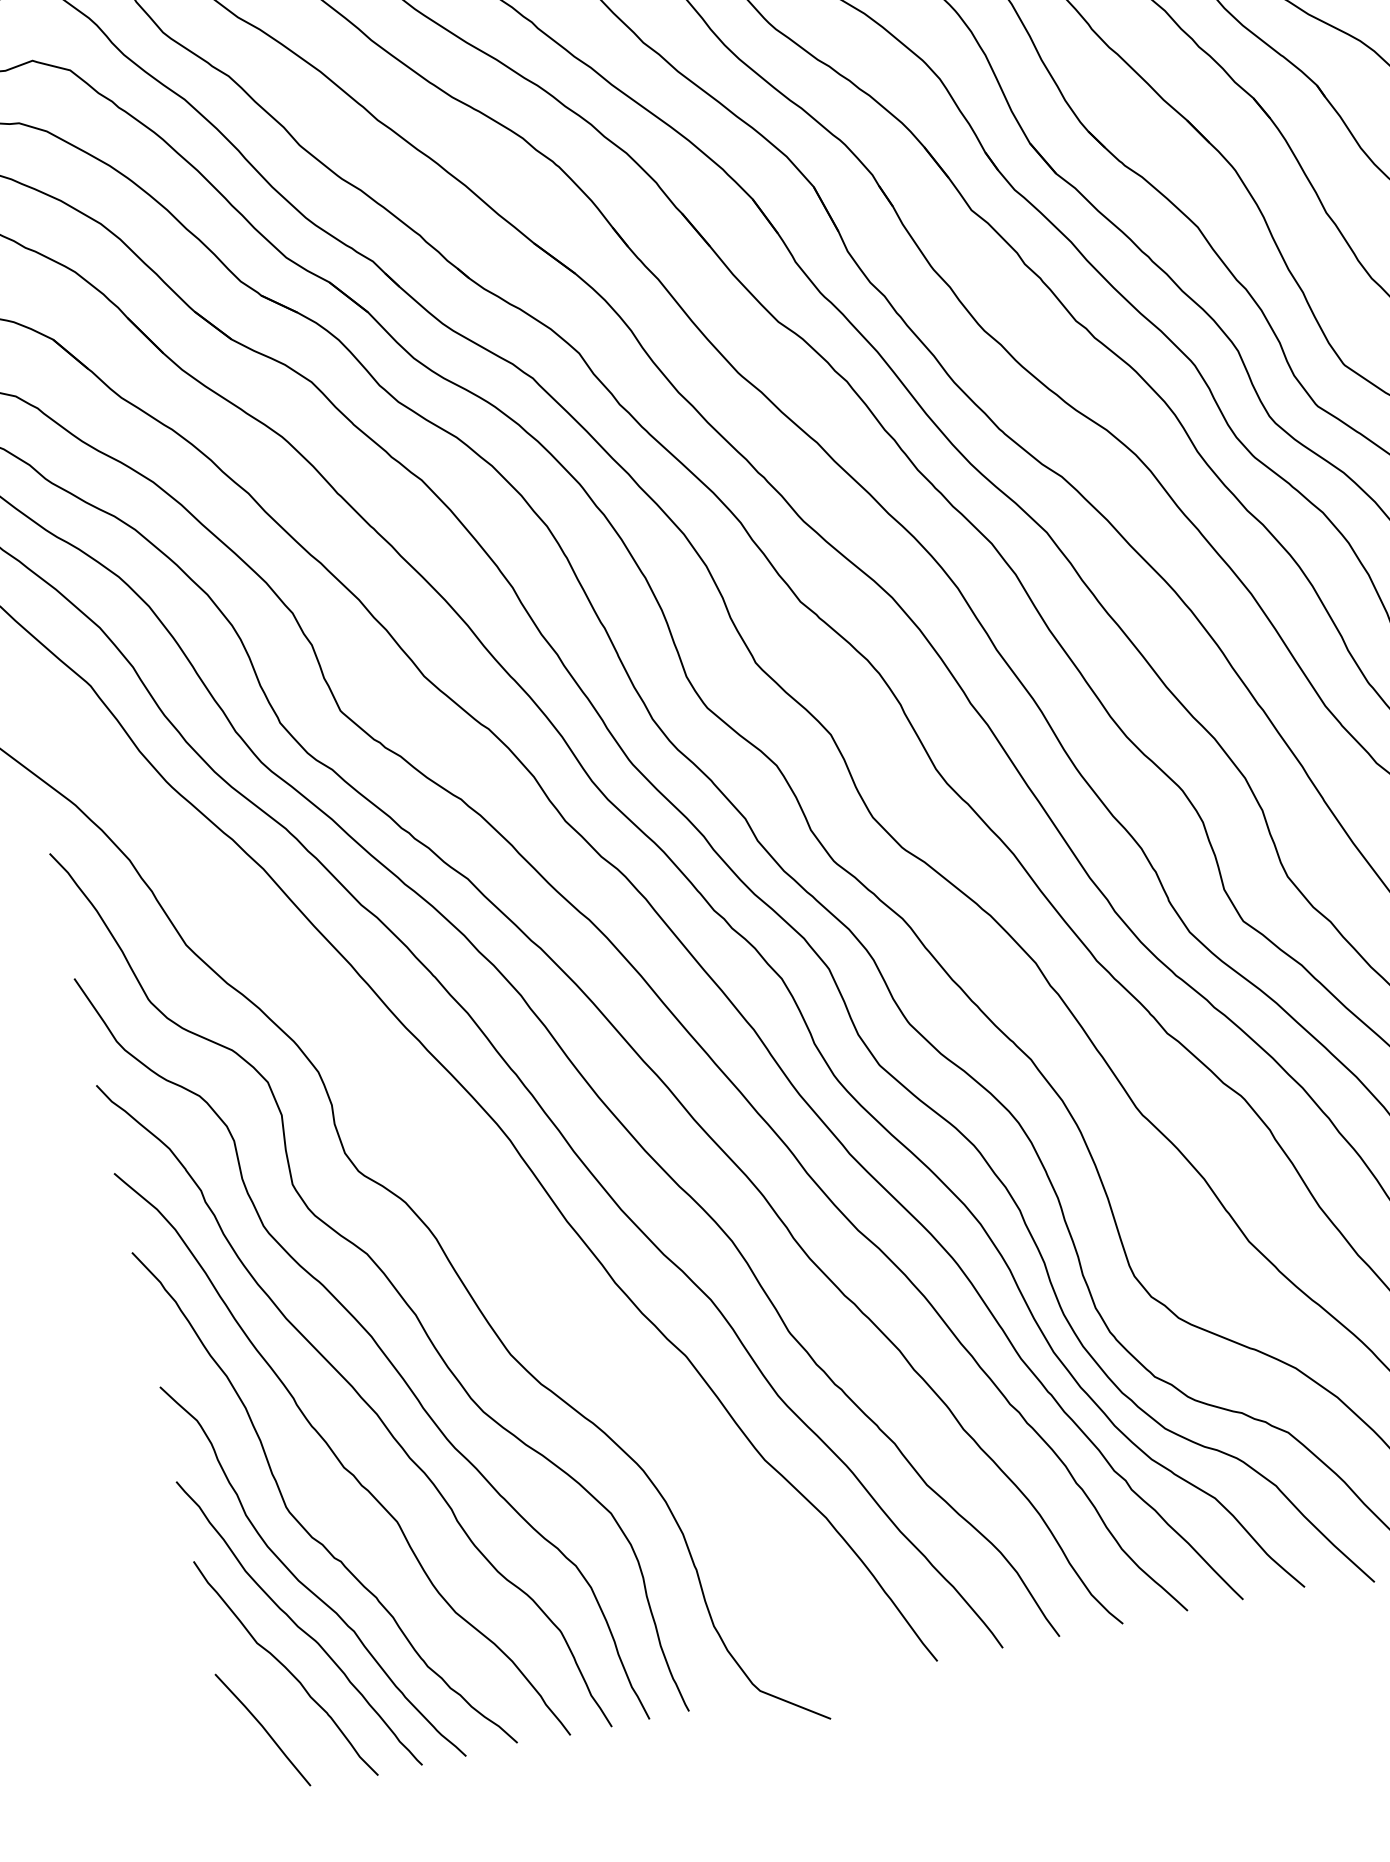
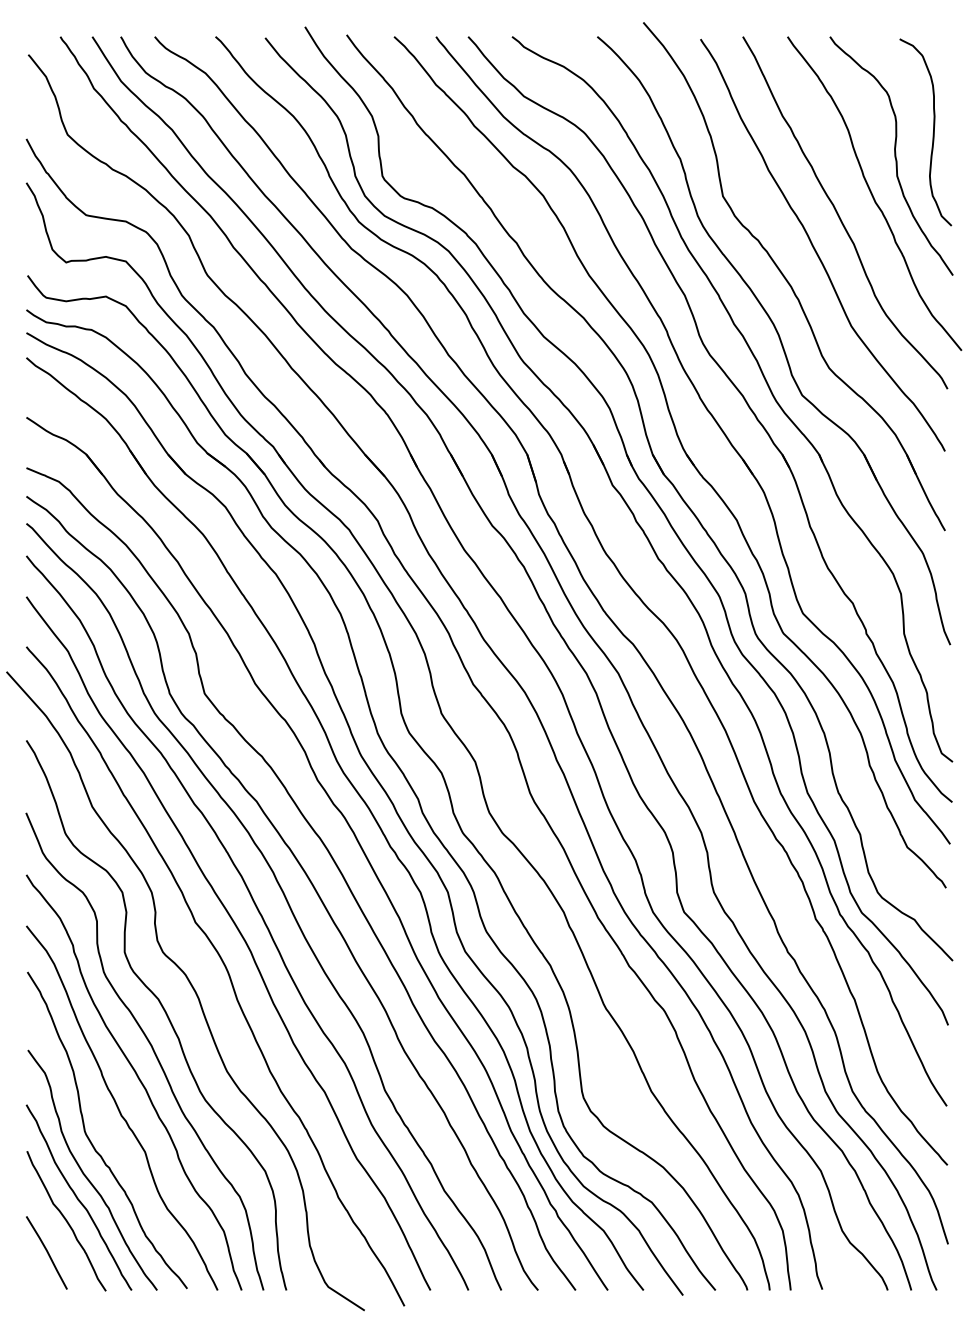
curve: (474, 1182) -> (226, 971), added

